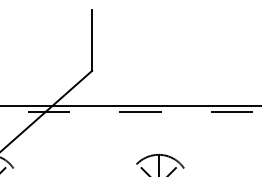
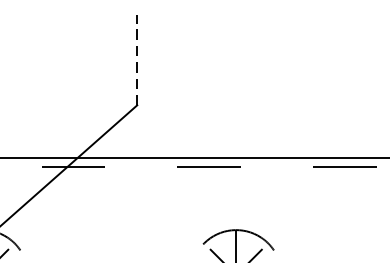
line: (92, 40) -> (137, 60), solid -> dashed

